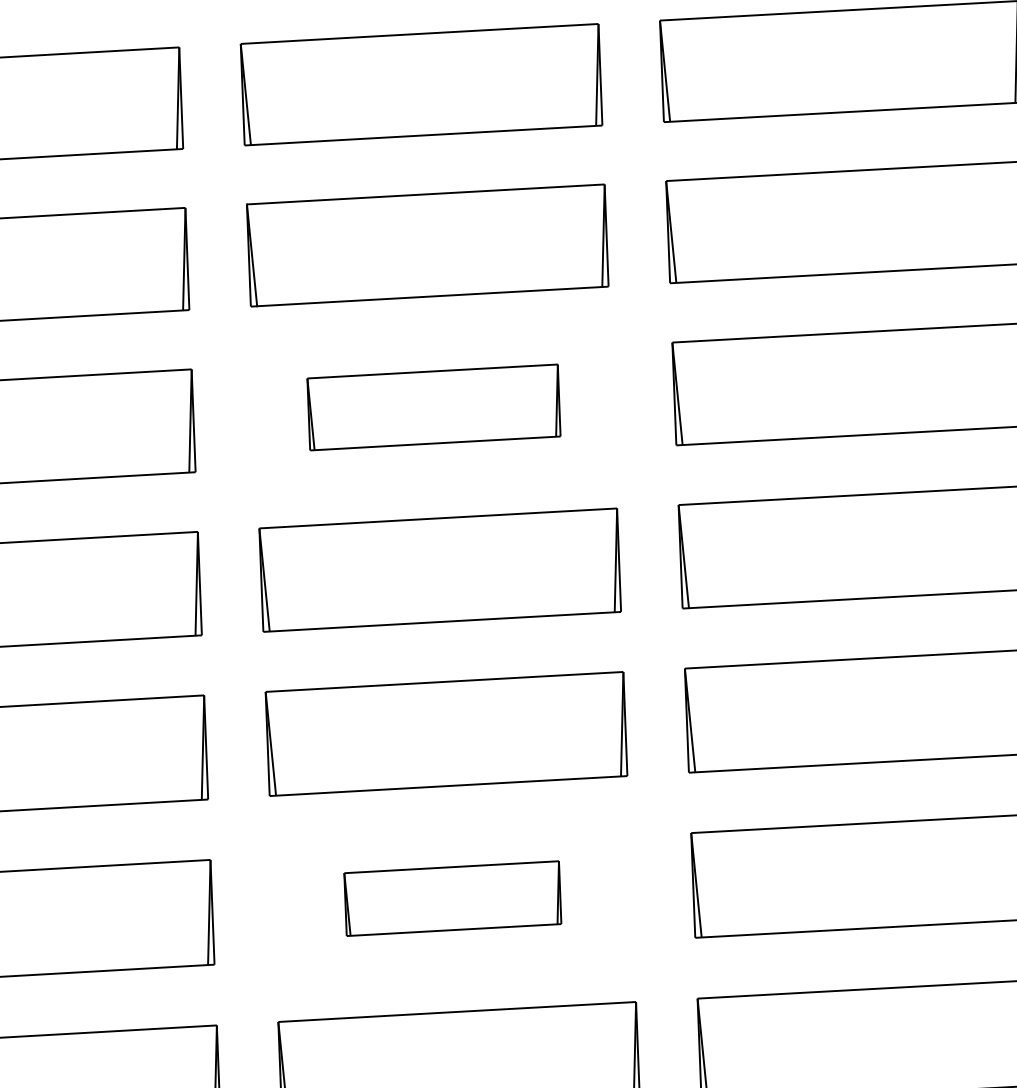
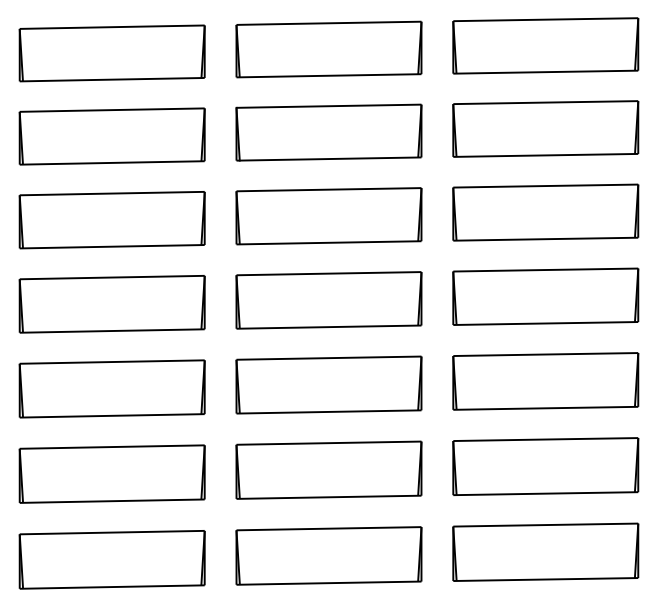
part: (433, 407) -> (328, 216), size x1.43
part: (451, 897) -> (328, 469), size x1.67

